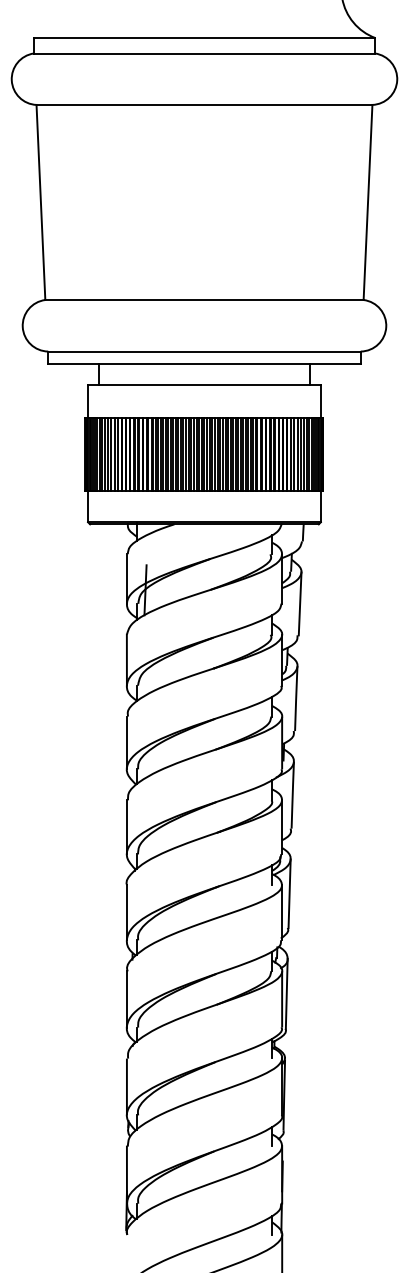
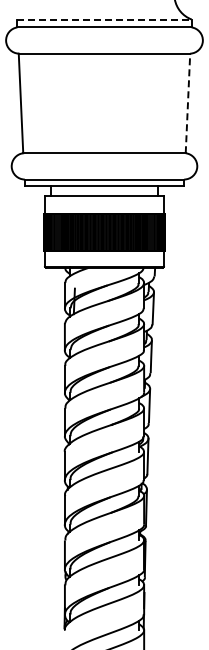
line: (204, 37) -> (104, 19), solid -> dashed
line: (367, 202) -> (187, 103), solid -> dashed

